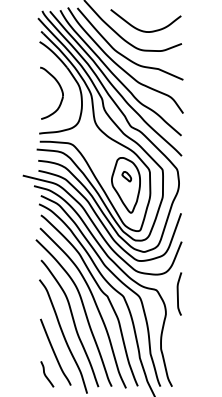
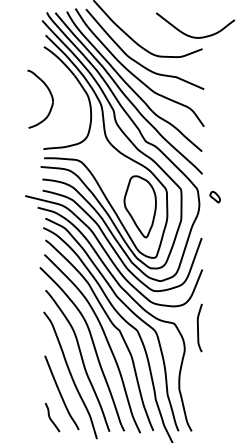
curve: (145, 30) -> (195, 36), moved
part: (59, 88) -> (49, 93), moved
part: (126, 176) -> (214, 197), moved

